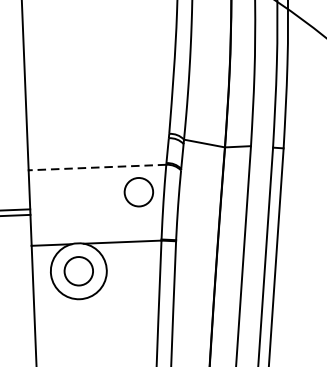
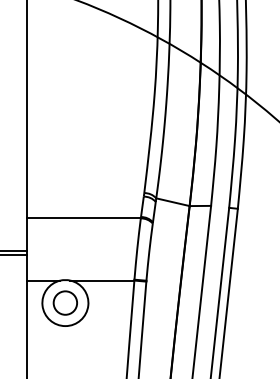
line: (97, 167) -> (84, 218), dashed -> solid
circle: (137, 191) -> (116, 239), removed

